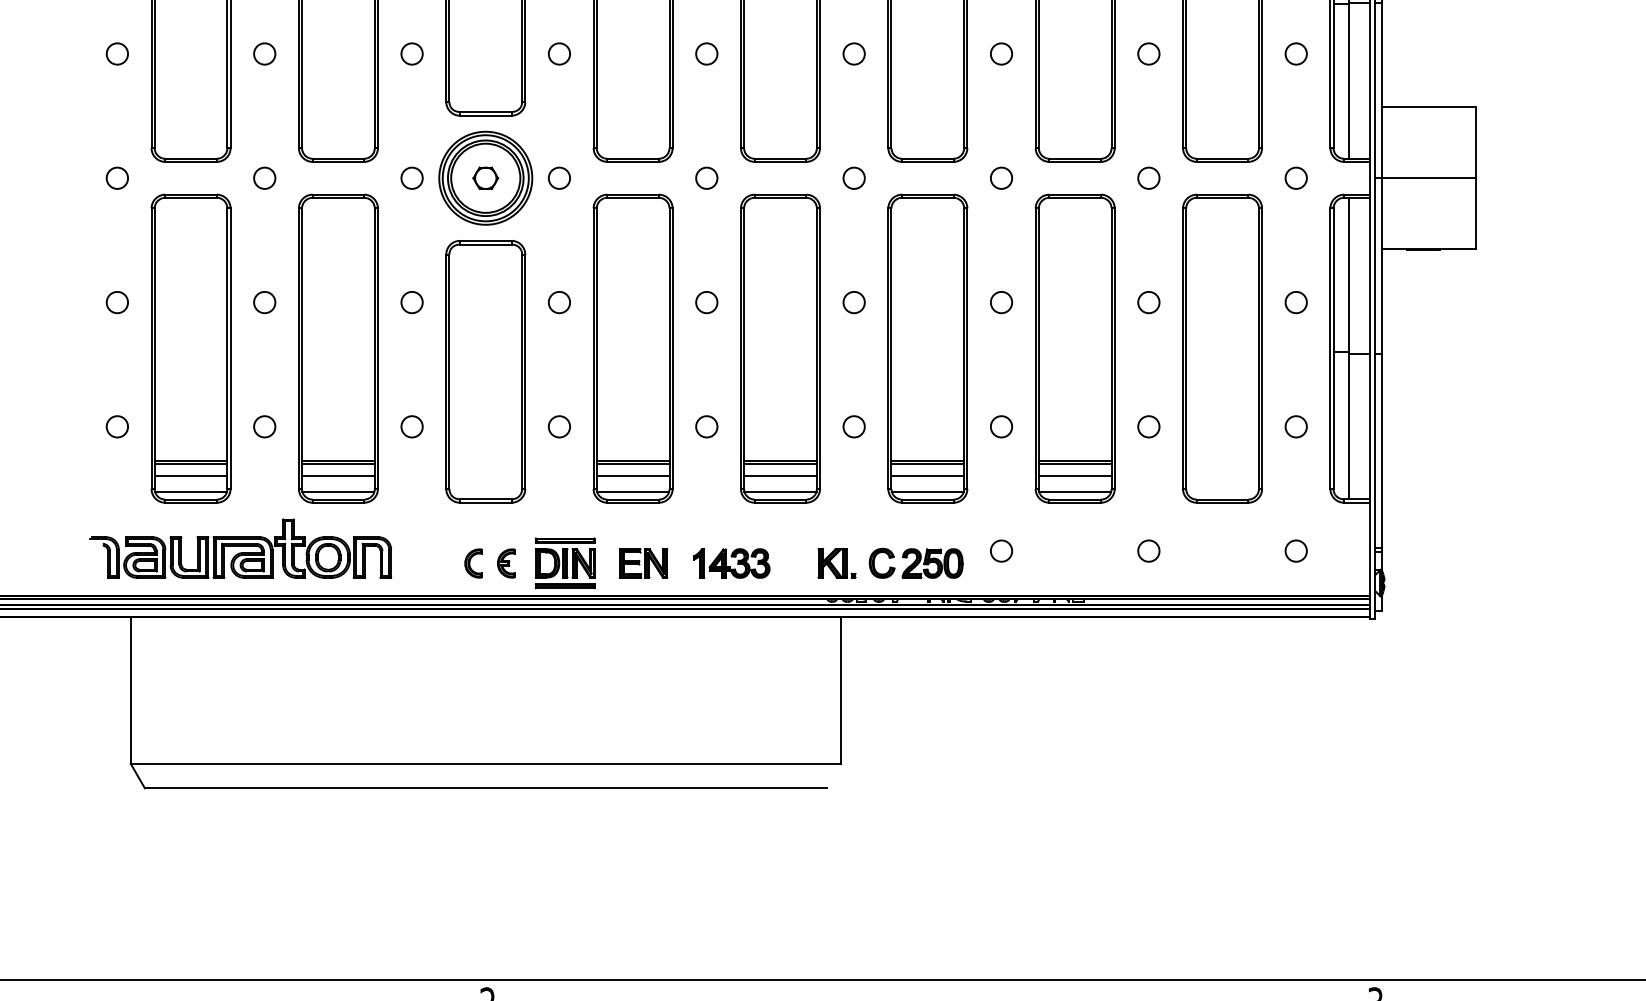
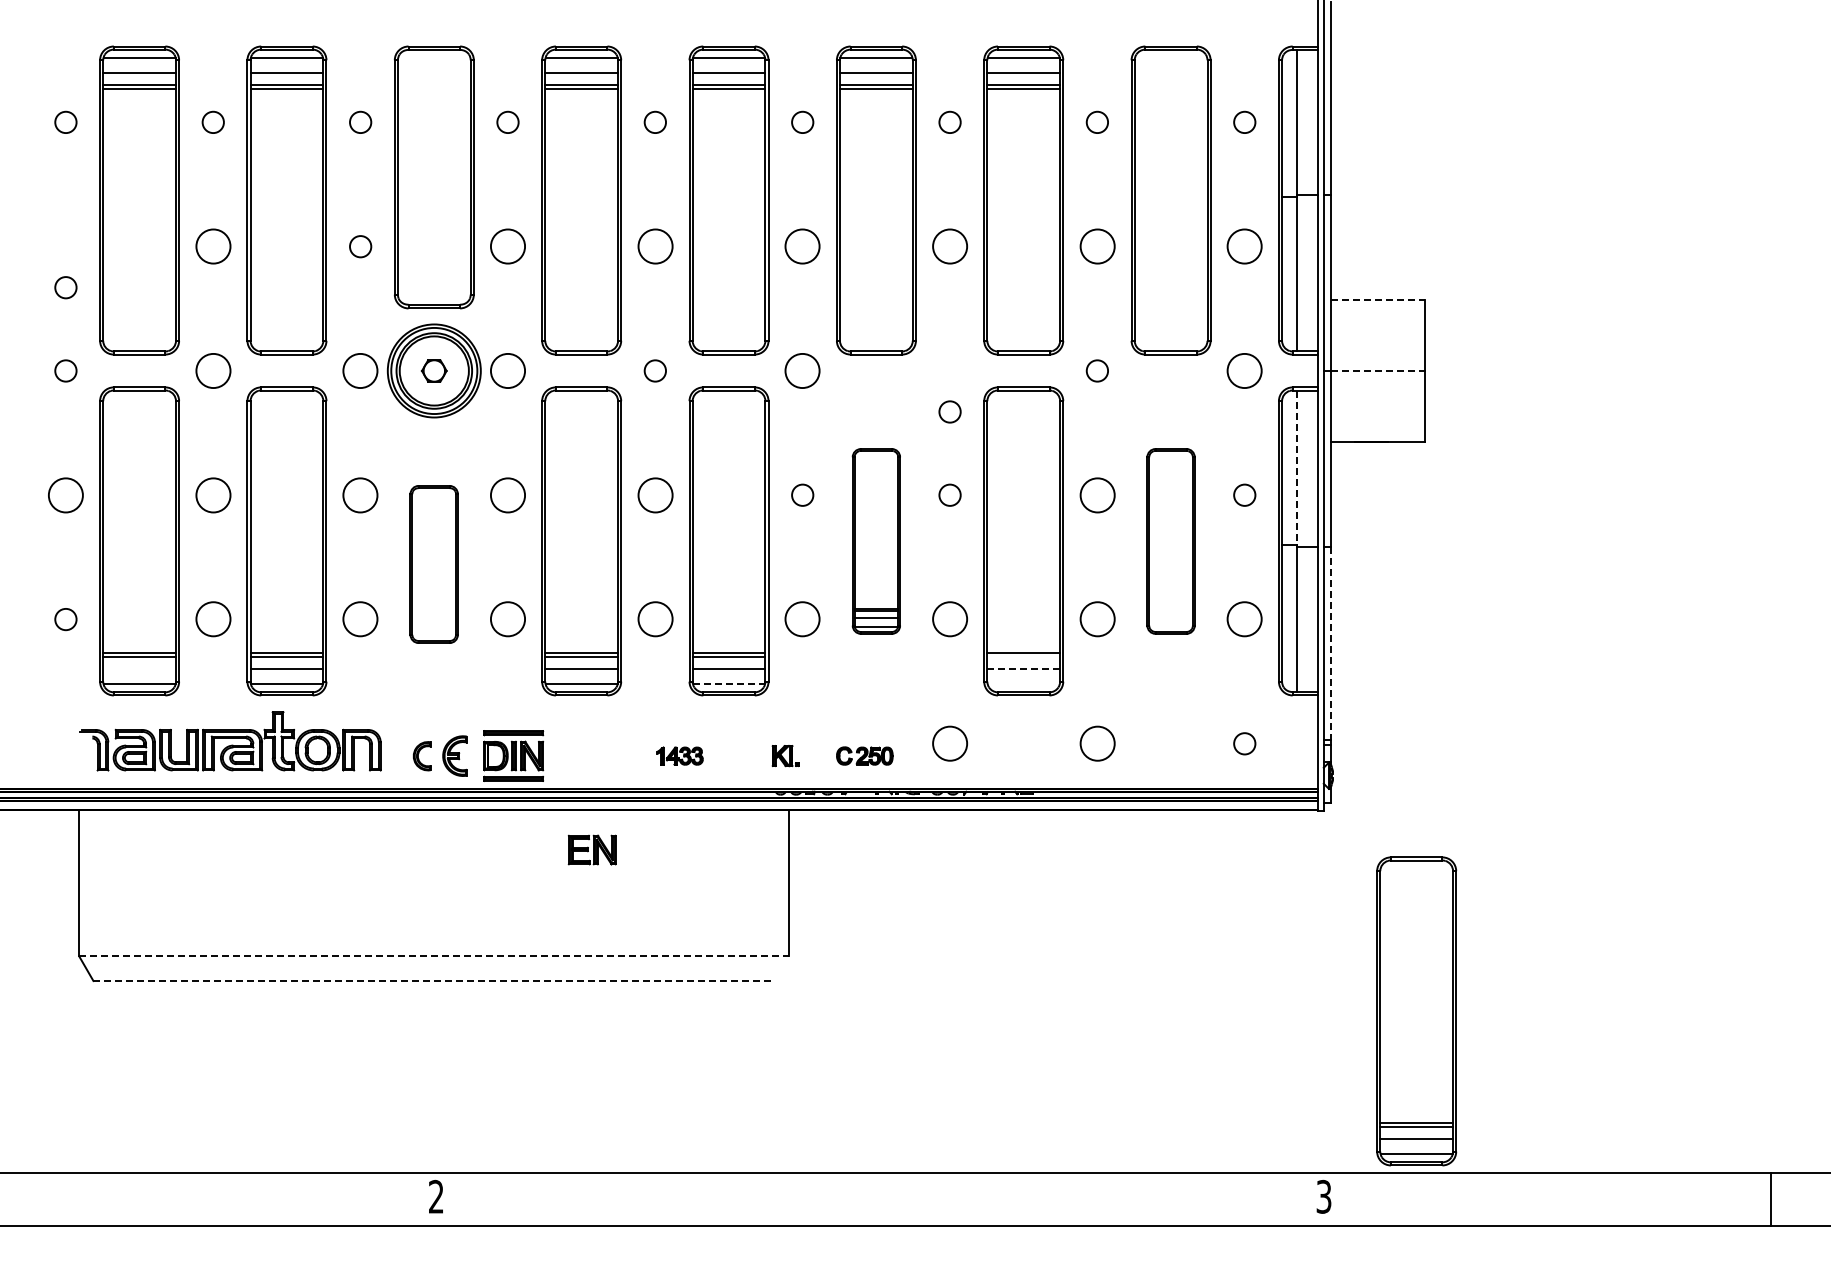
circle: (116, 53) -> (65, 287), moved
circle: (263, 53) -> (212, 246), size x1.6
circle: (558, 53) -> (507, 246), size x1.6
circle: (705, 53) -> (654, 246), size x1.6
circle: (853, 53) -> (802, 246), size x1.6
circle: (1000, 53) -> (949, 246), size x1.6
circle: (1147, 53) -> (1096, 246), size x1.6
circle: (1295, 53) -> (1244, 246), size x1.6
line: (1429, 106) -> (1378, 299), solid -> dashed
circle: (263, 177) -> (212, 370), size x1.6
circle: (411, 177) -> (360, 370), size x1.6
circle: (558, 177) -> (507, 370), size x1.6
circle: (853, 177) -> (802, 370), size x1.6
circle: (1000, 177) -> (949, 411), moved
circle: (1295, 177) -> (1244, 370), size x1.6
line: (1429, 177) -> (1378, 370), solid -> dashed
line: (1348, 275) -> (1297, 468), solid -> dashed
circle: (116, 301) -> (65, 494), size x1.6
circle: (263, 301) -> (212, 494), size x1.6
circle: (411, 301) -> (360, 494), size x1.6
circle: (558, 301) -> (507, 494), size x1.6
circle: (705, 301) -> (654, 494), size x1.6
circle: (1147, 301) -> (1096, 494), size x1.6
part: (927, 348) -> (876, 541), size x0.6
part: (1221, 348) -> (1170, 541), size x0.6
part: (484, 371) -> (433, 564), size x0.6
circle: (263, 426) -> (212, 619), size x1.6
circle: (411, 426) -> (360, 619), size x1.6
circle: (558, 426) -> (507, 619), size x1.6
circle: (705, 426) -> (654, 619), size x1.6
circle: (853, 426) -> (802, 619), size x1.6
circle: (1000, 426) -> (949, 619), size x1.6
circle: (1147, 426) -> (1096, 619), size x1.6
circle: (1295, 426) -> (1244, 619), size x1.6
line: (1381, 450) -> (1330, 643), solid -> dashed
line: (1074, 463) -> (1023, 656), removed
line: (190, 475) -> (139, 668), removed
line: (1074, 475) -> (1023, 668), solid -> dashed
line: (780, 491) -> (729, 684), solid -> dashed
line: (1074, 491) -> (1023, 684), removed
part: (240, 548) -> (230, 741), moved
circle: (1000, 550) -> (949, 743), size x1.6
circle: (1147, 550) -> (1096, 743), size x1.6
part: (642, 562) -> (591, 849), moved
part: (730, 562) -> (679, 755), size x0.6
part: (836, 562) -> (785, 755), size x0.7
part: (915, 562) -> (864, 755), size x0.6
part: (505, 563) -> (454, 756), size x1.4
line: (485, 763) -> (434, 956), solid -> dashed
line: (485, 788) -> (434, 981), solid -> dashed
part: (1467, 818) -> (1416, 1011), added

